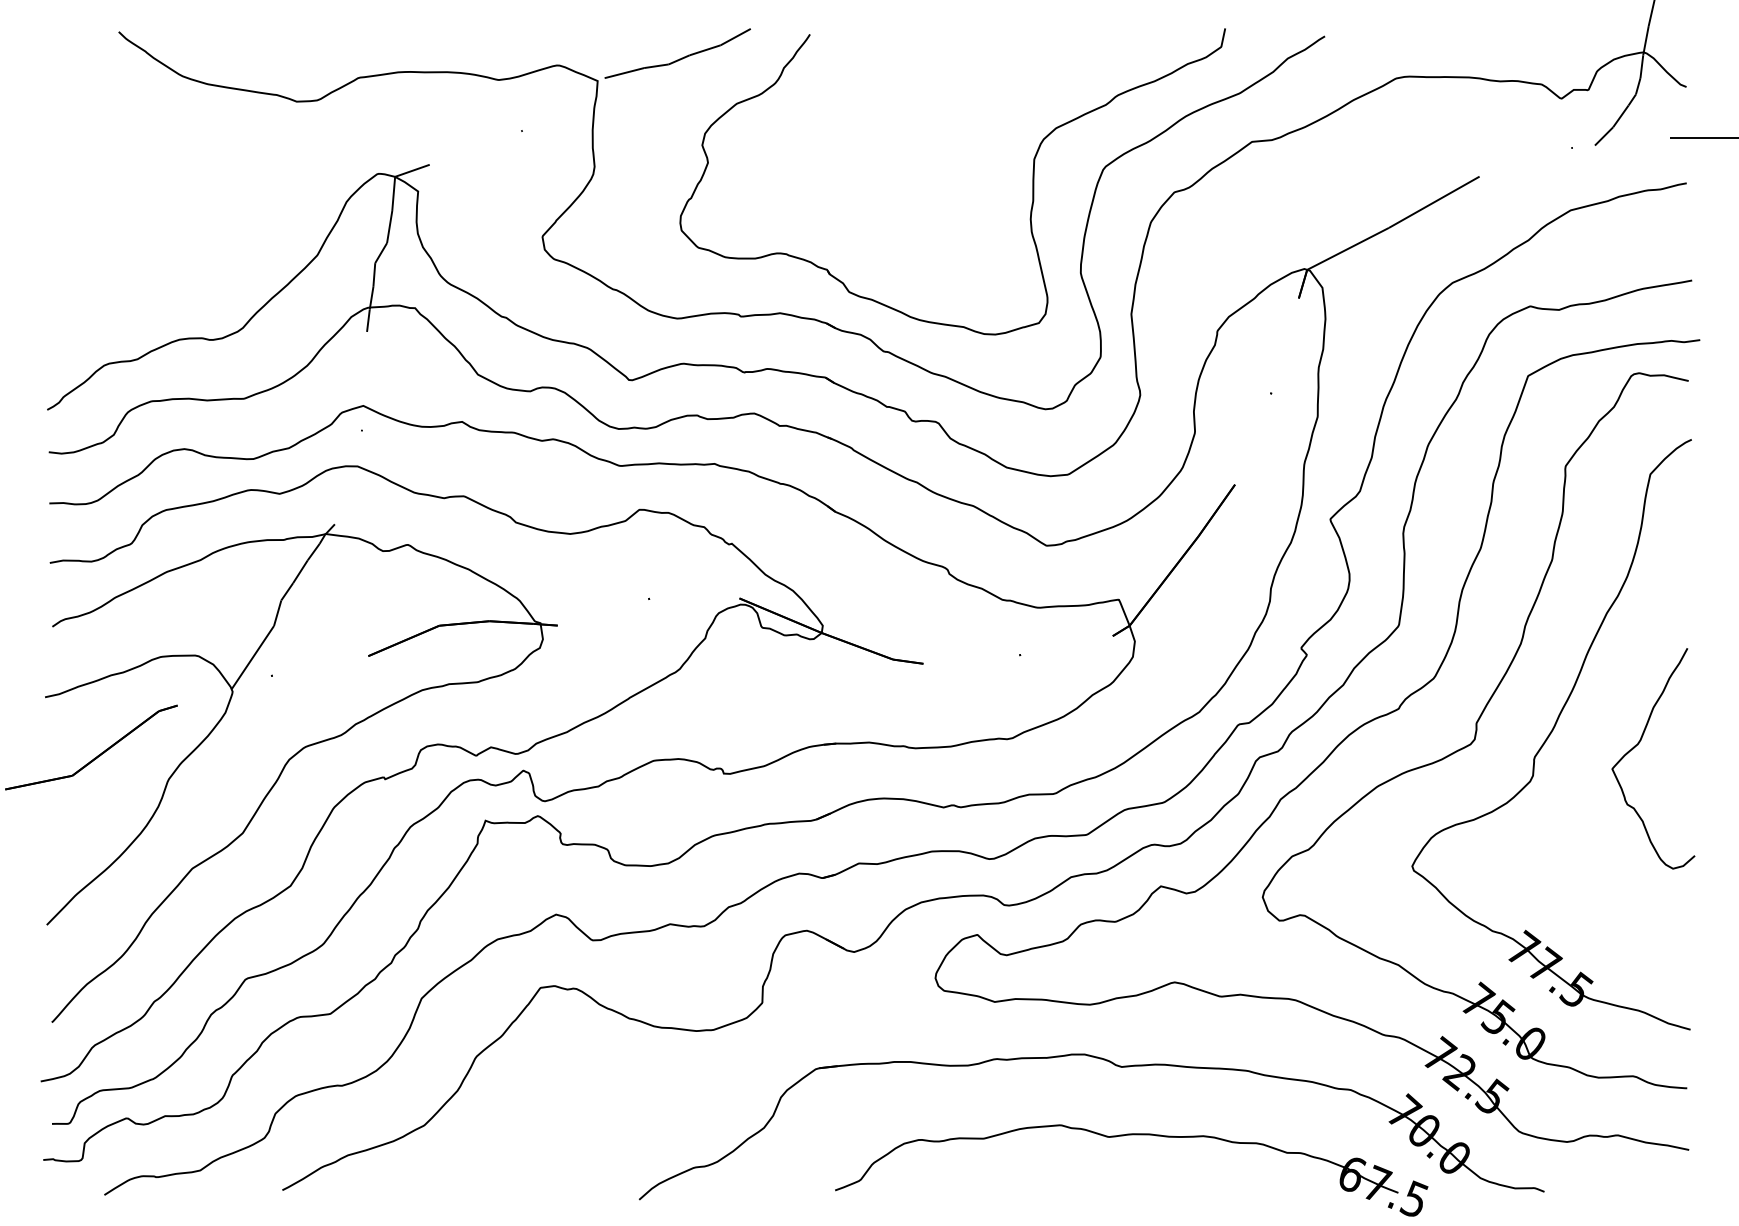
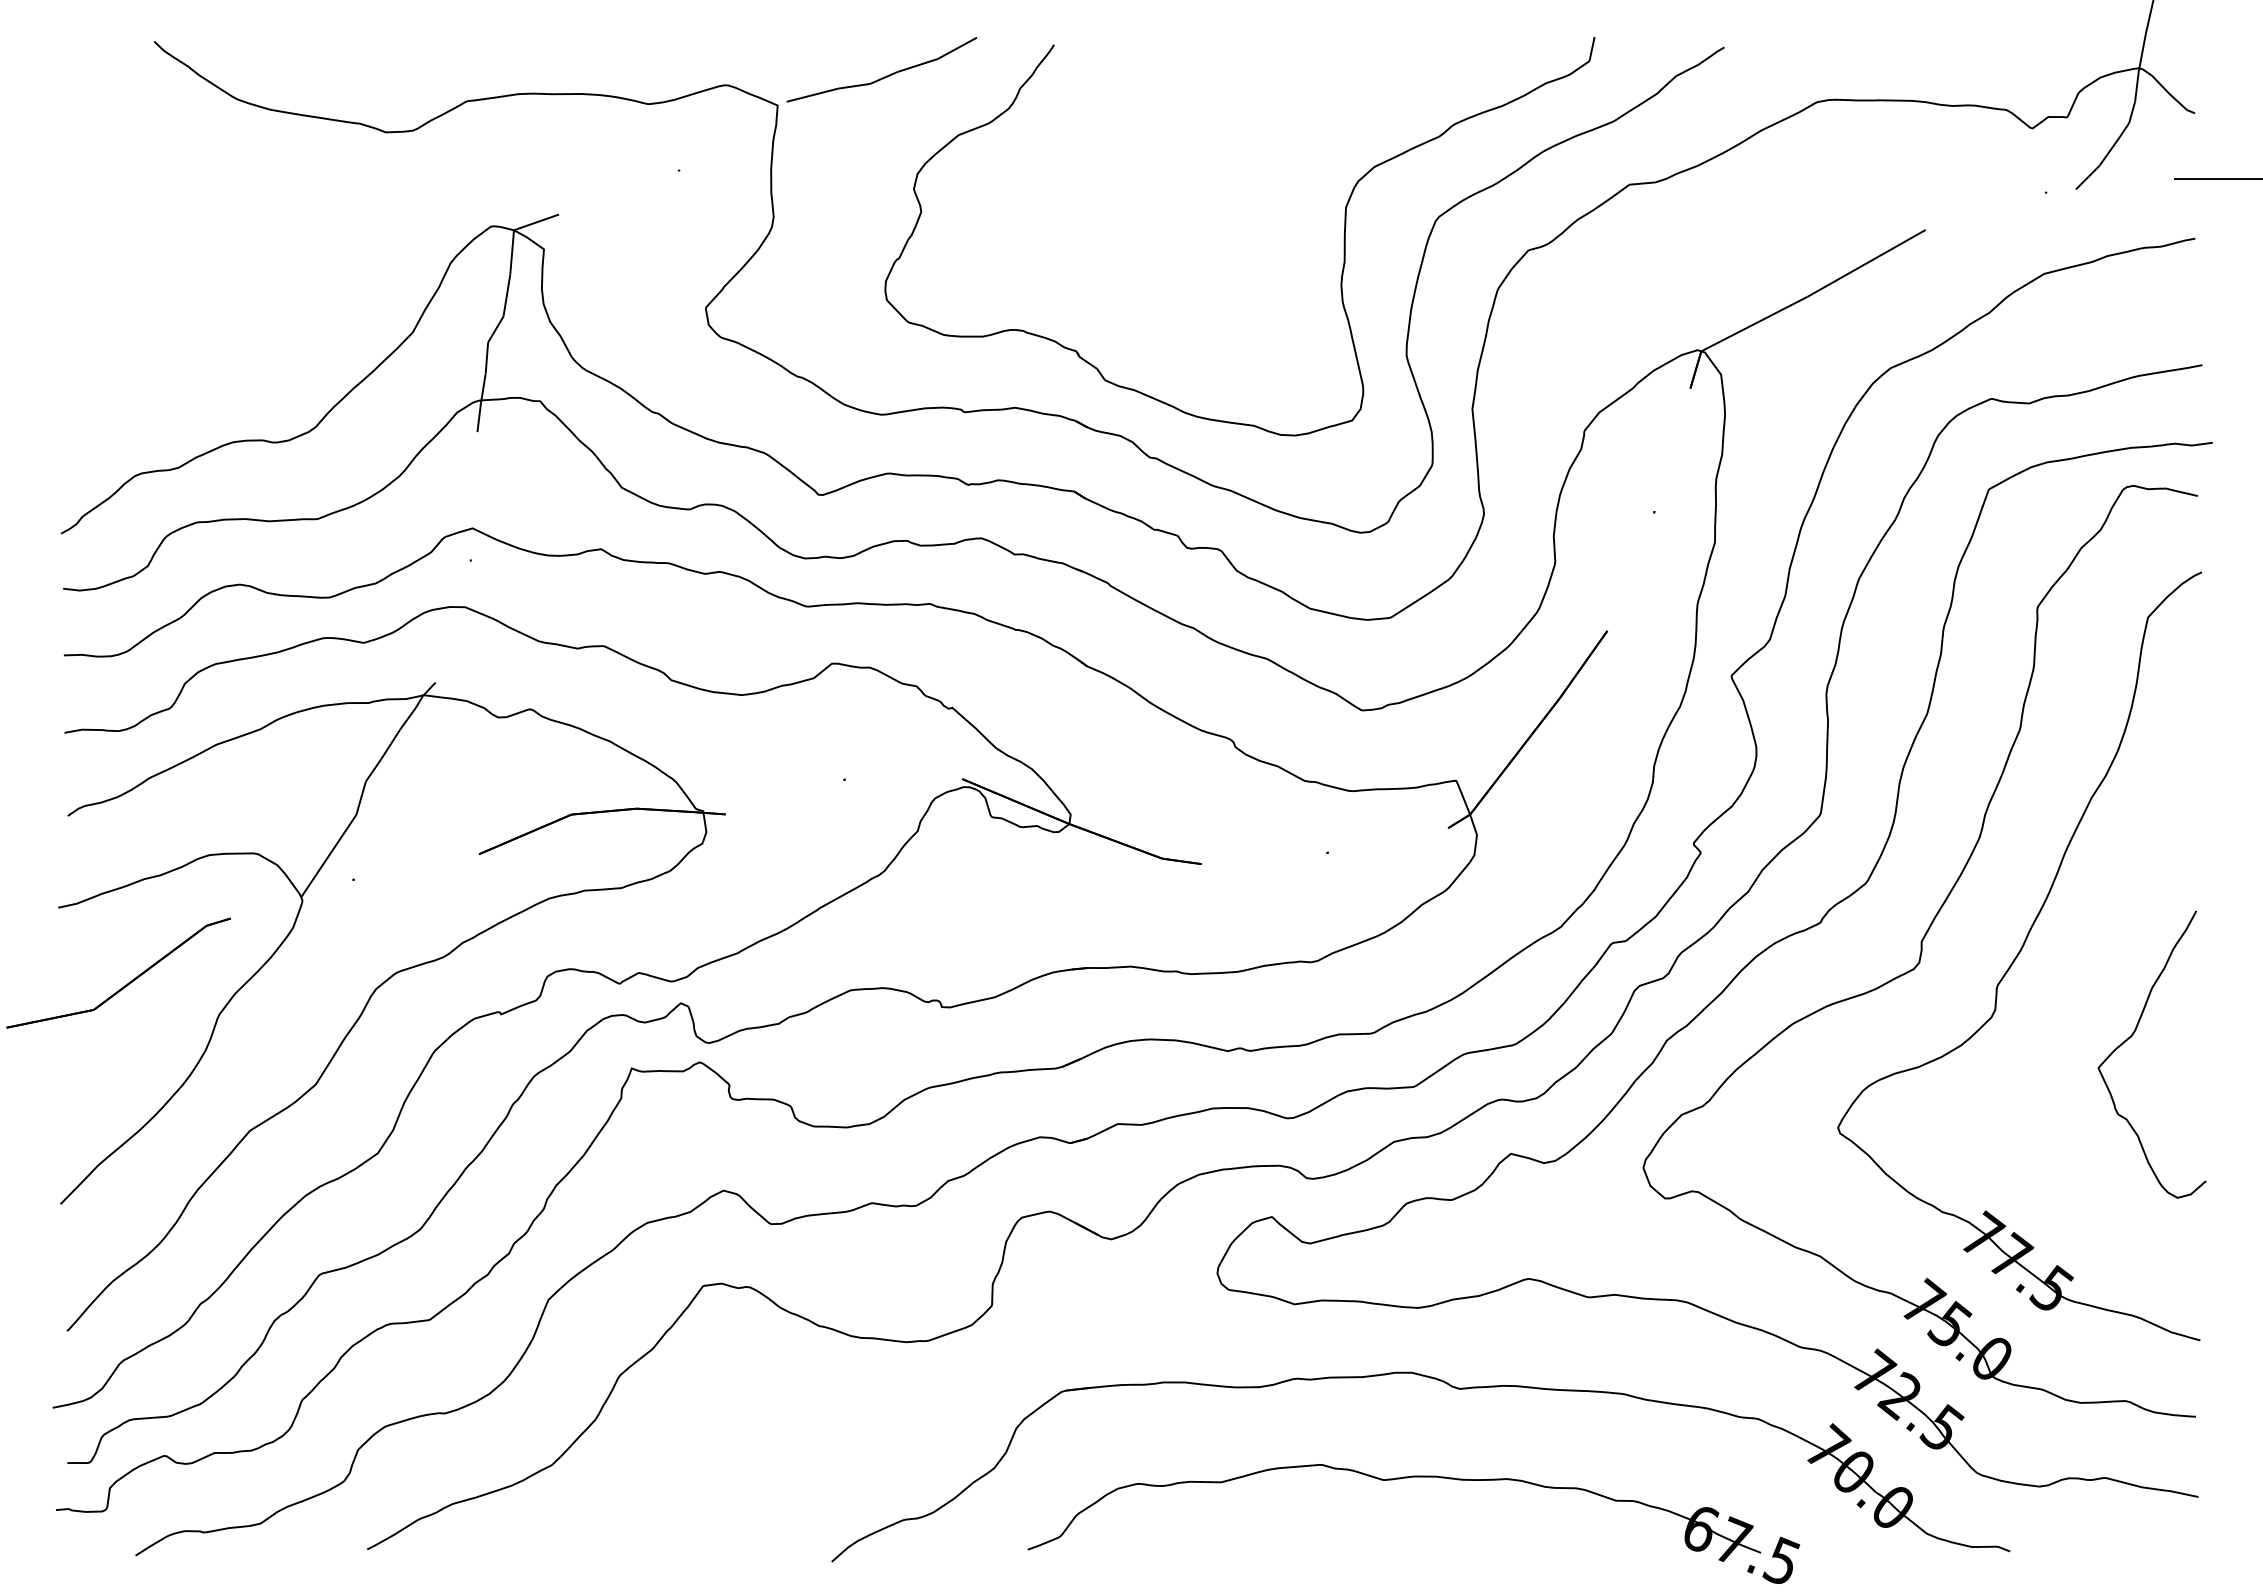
curve: (1639, 743) -> (2133, 1035), moved
part: (1126, 1135) -> (1407, 1478), moved

